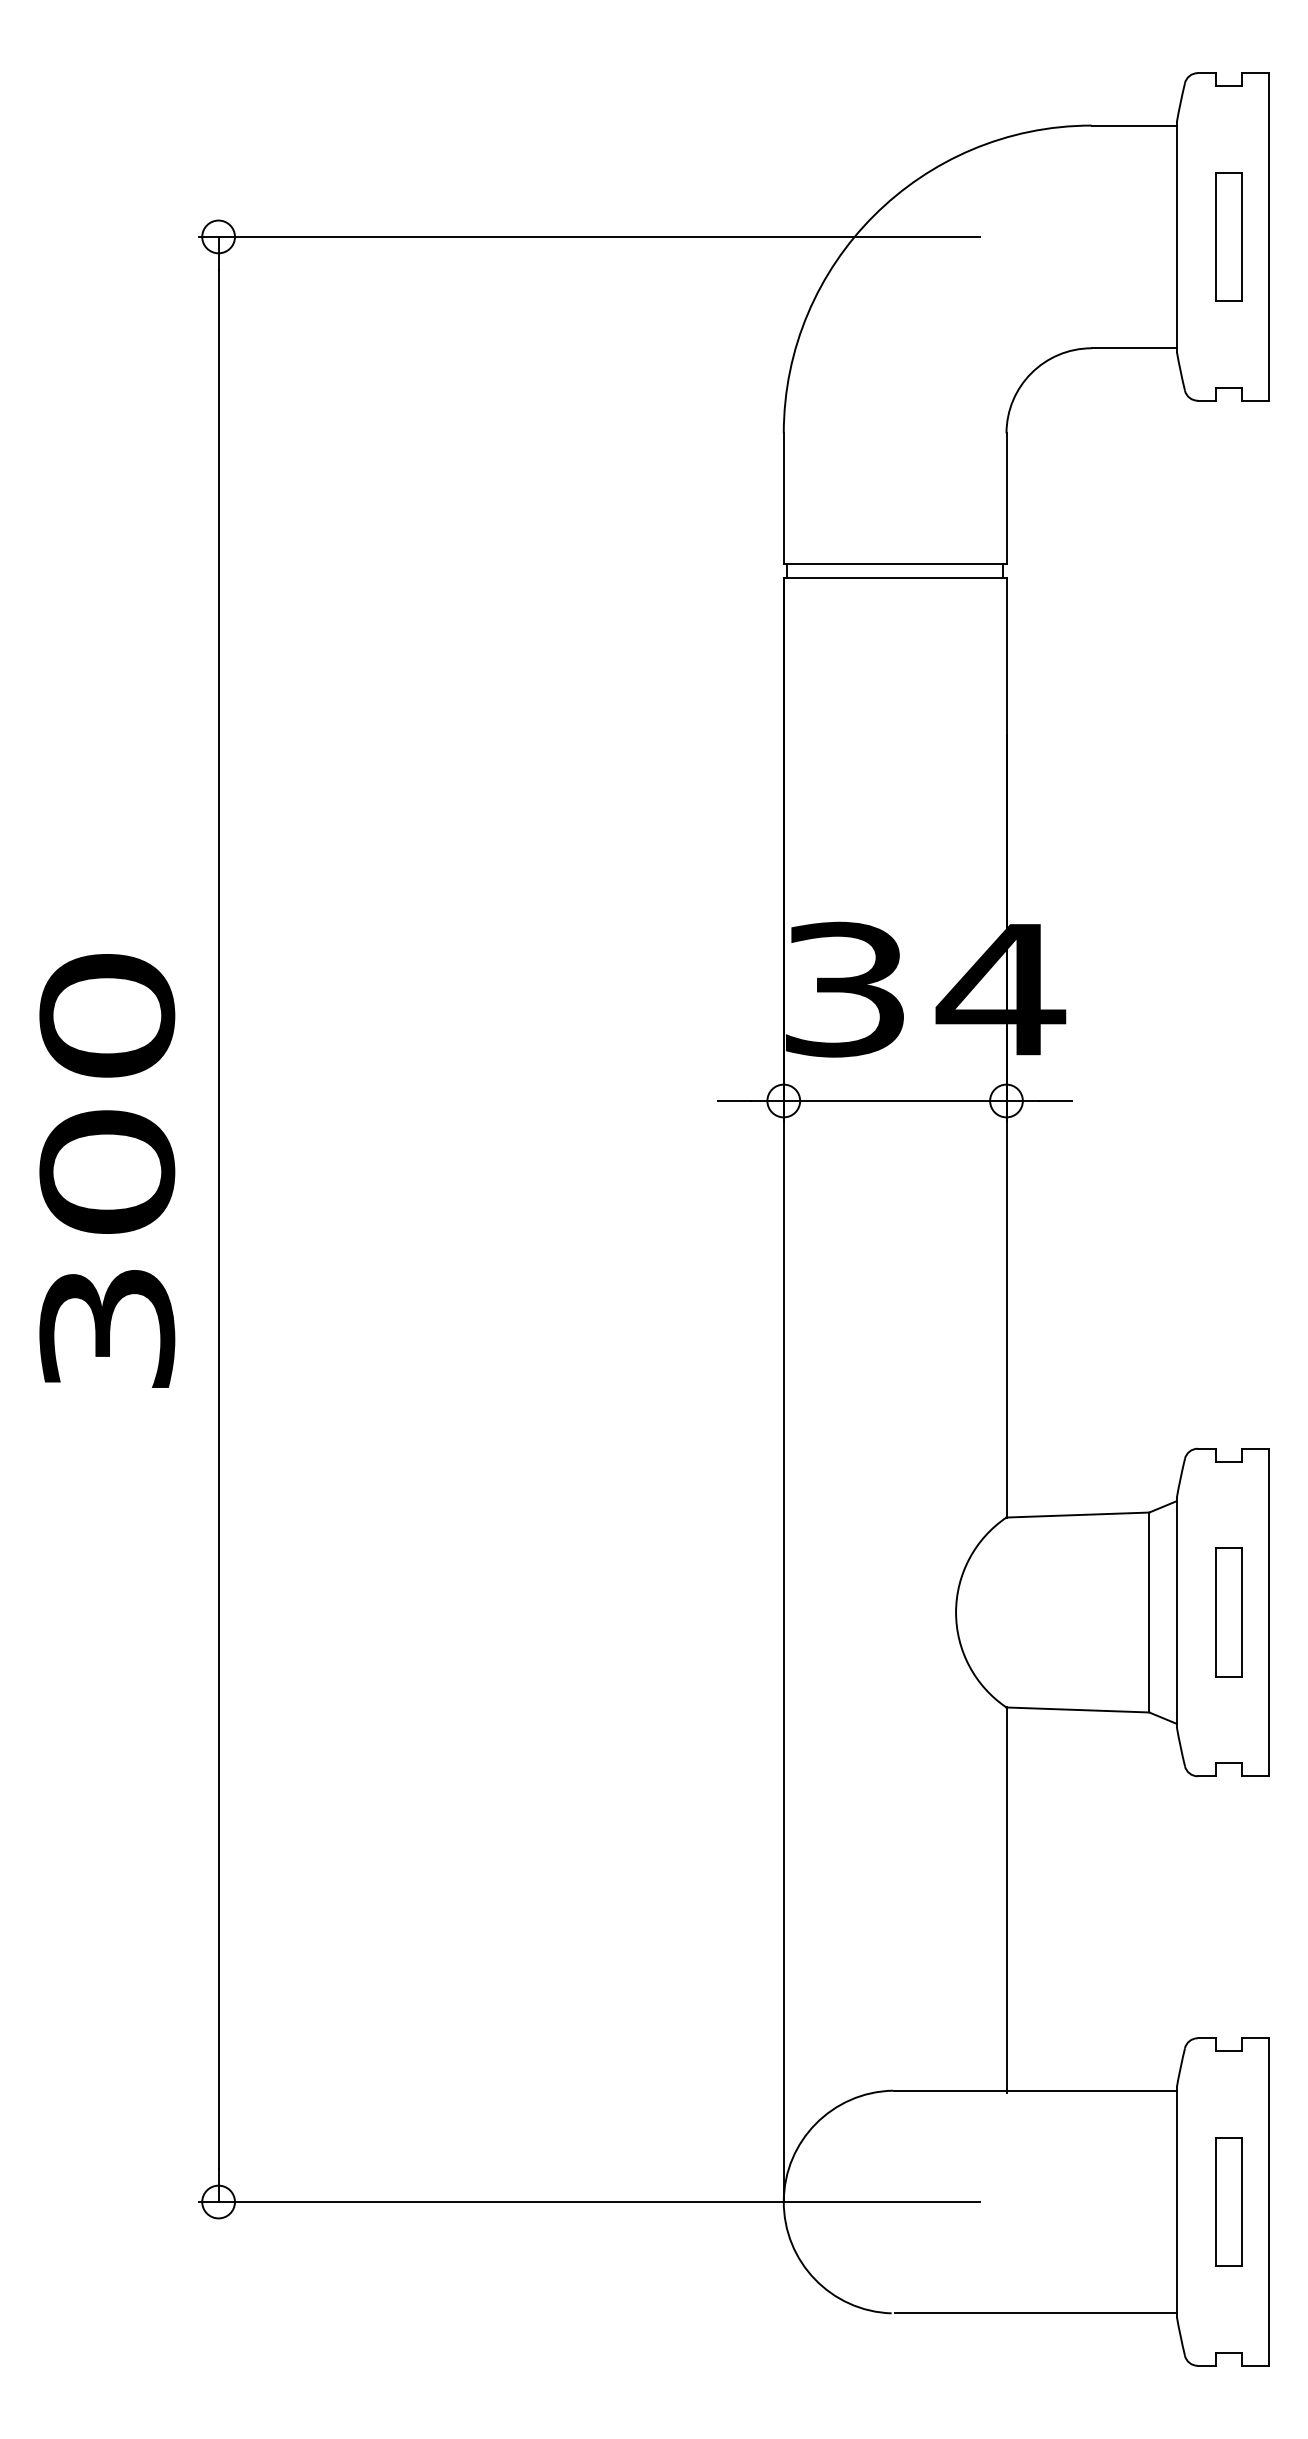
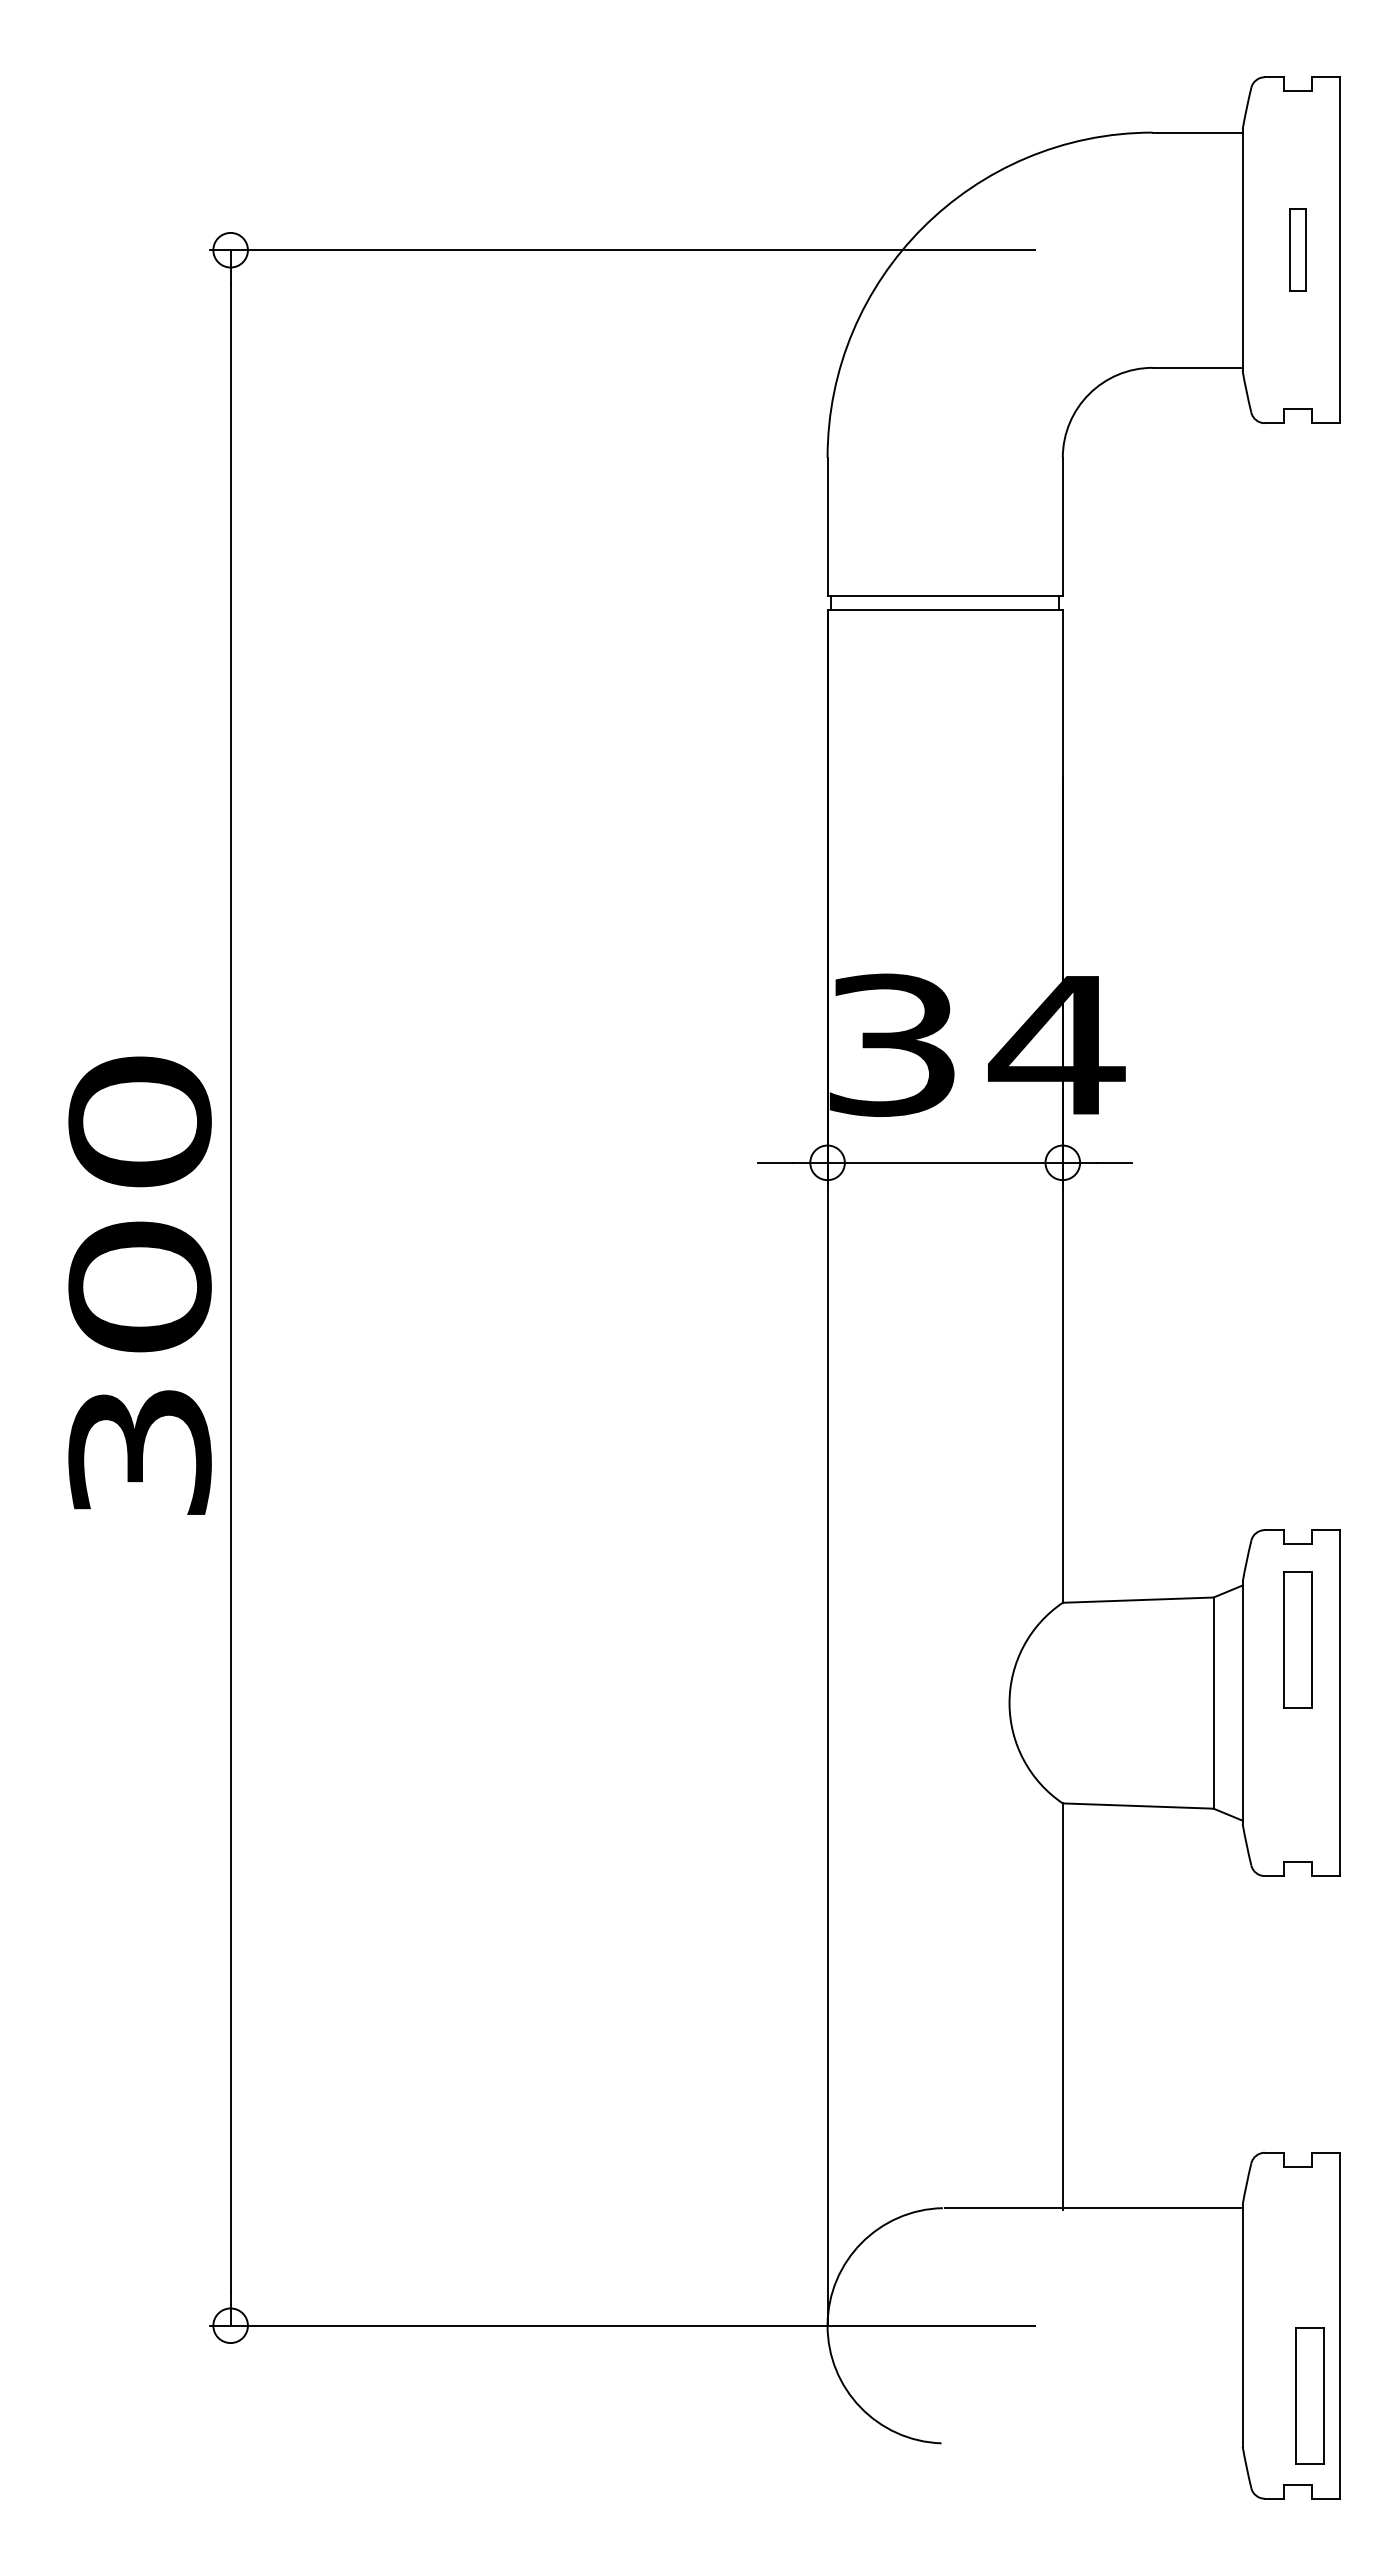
part: (1228, 236) -> (1297, 249), size x0.6
text: (106, 1170) -> (139, 1285), moved
part: (1228, 1611) -> (1297, 1639), moved
part: (1228, 2201) -> (1309, 2395), moved
line: (1035, 2313) -> (1093, 2443), removed

